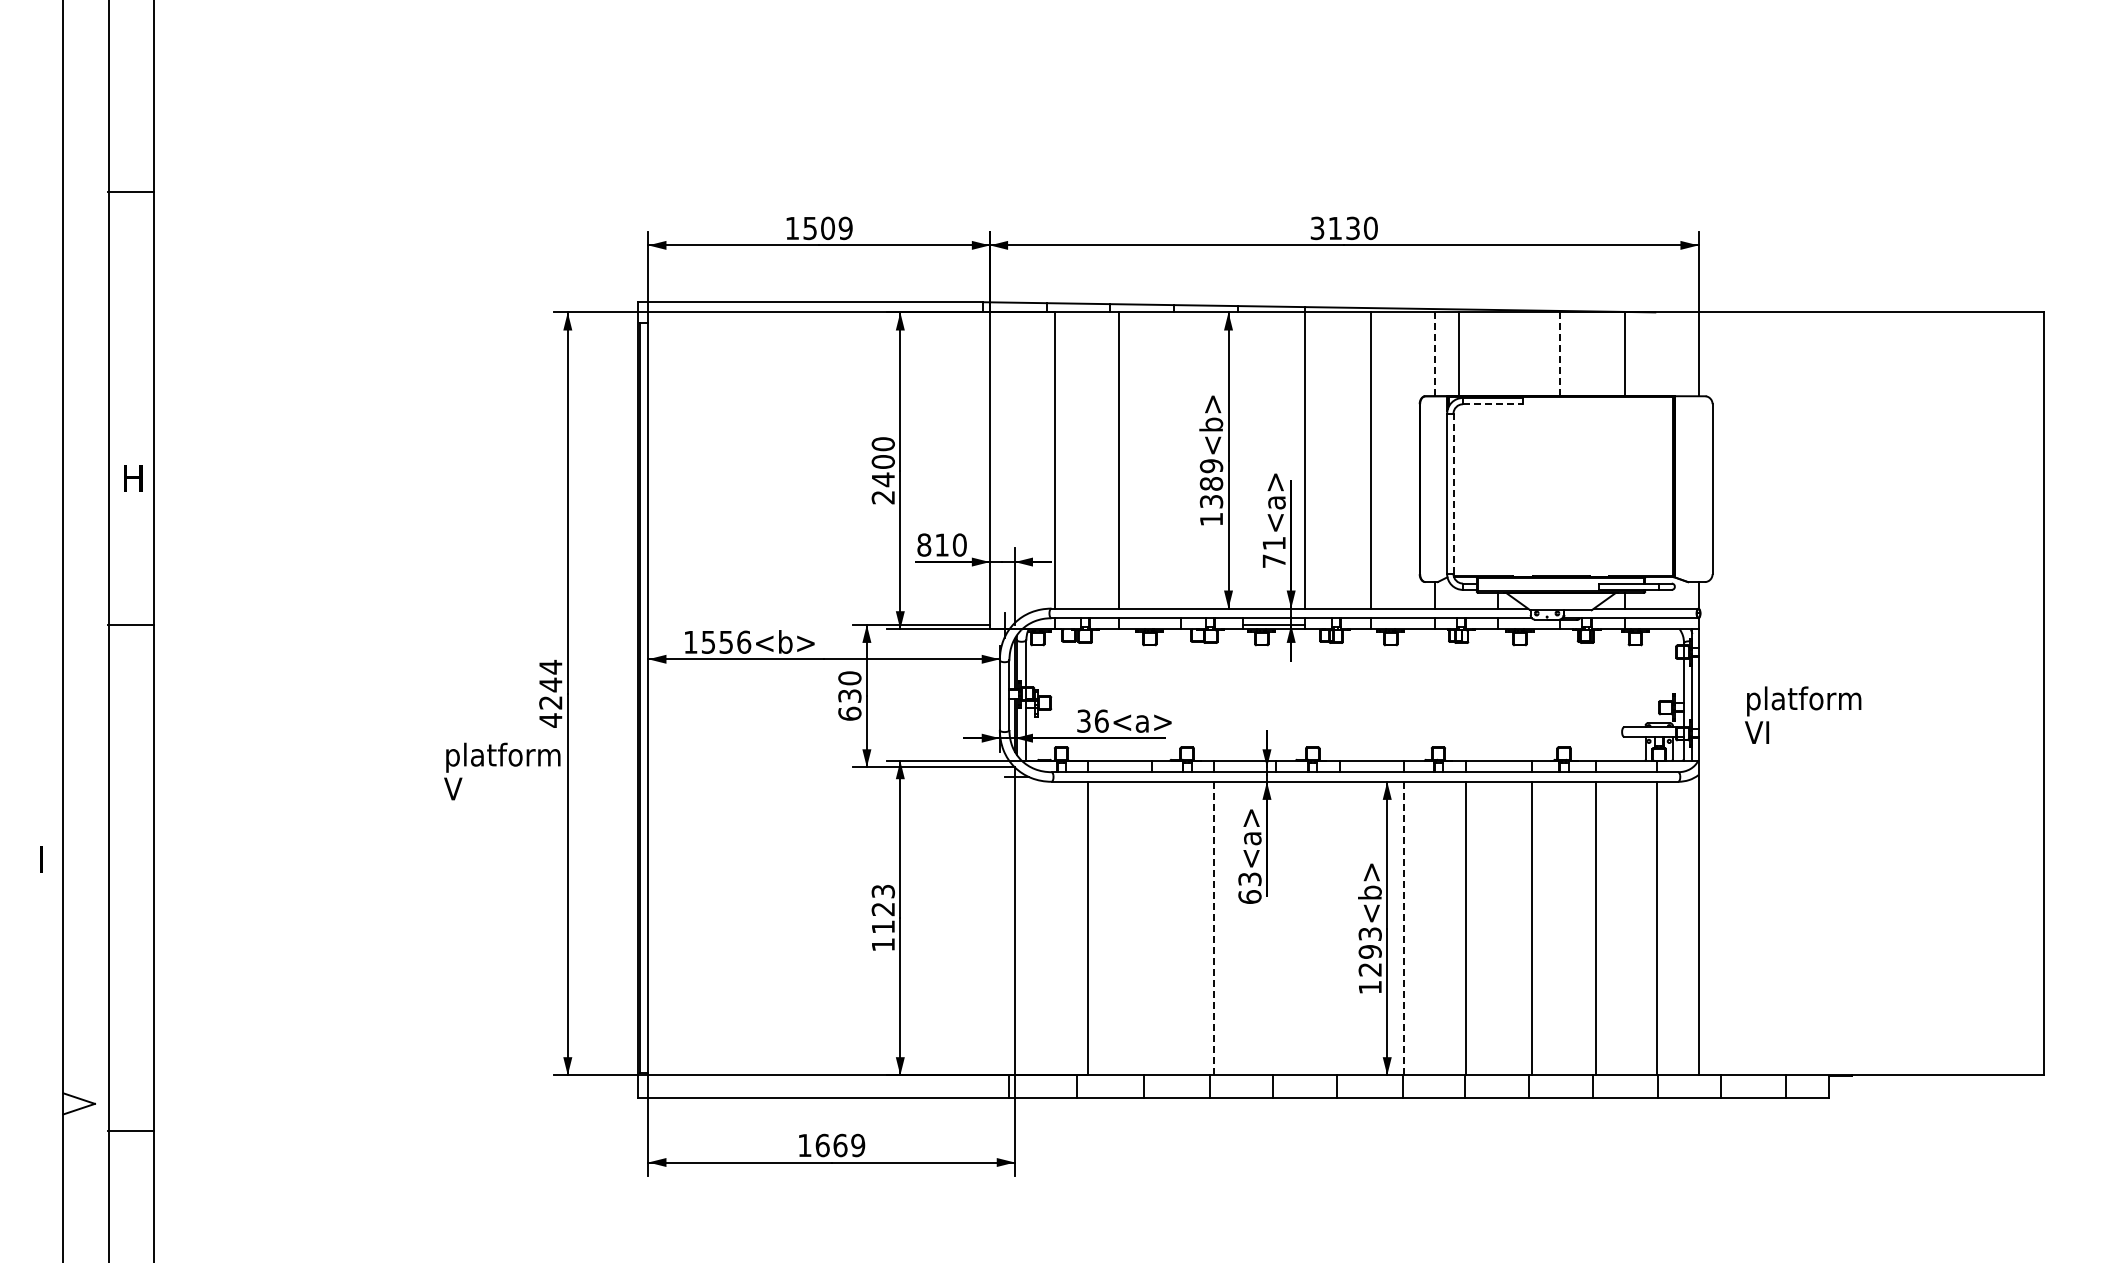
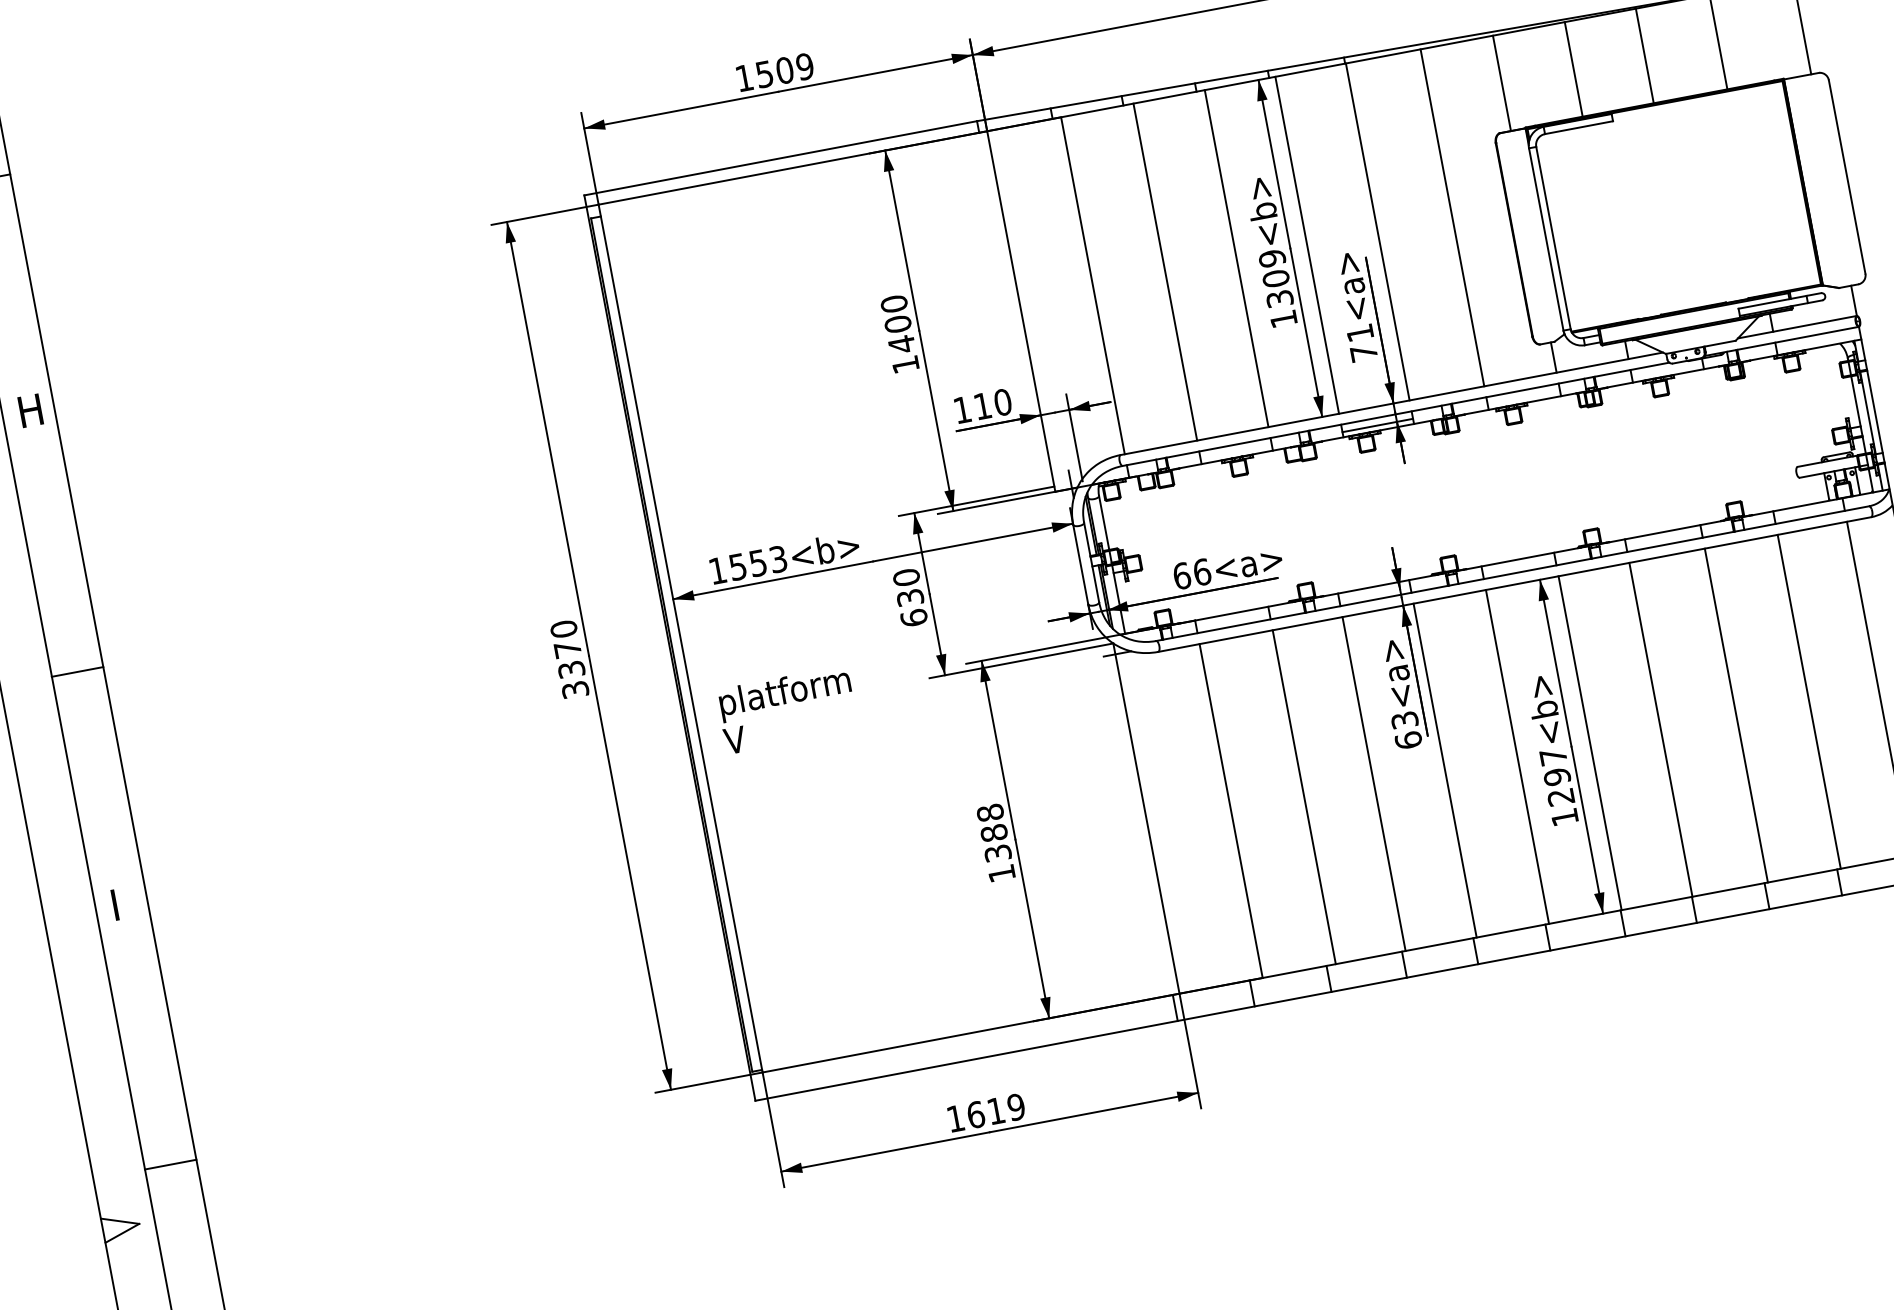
line: (1458, 353) -> (1573, 68), moved
line: (1560, 353) -> (1645, 55), dashed -> solid
line: (1434, 354) -> (1501, 83), dashed -> solid
line: (1492, 404) -> (1578, 128), dashed -> solid
line: (1181, 460) -> (1236, 258), added
line: (1243, 460) -> (1307, 245), added
text: (133, 478) -> (31, 410), moved
text: (1211, 483) -> (1275, 278), 1389<b> -> 1309<b>
line: (1453, 493) -> (1553, 237), dashed -> solid
text: (882, 497) -> (904, 364), 2400 -> 1400
text: (924, 544) -> (962, 409), 810 -> 110
text: (744, 641) -> (778, 558), 1556<b> -> 1553<b>
text: (550, 693) -> (569, 659), 4244 -> 3370
text: (1084, 720) -> (1182, 575), 36<a> -> 66<a>
text: (502, 771) -> (787, 709), moved
text: (41, 859) -> (115, 905), moved
text: (882, 908) -> (993, 832), 1123 -> 1388
line: (1152, 928) -> (1304, 797), added
line: (1213, 928) -> (1373, 784), dashed -> solid
line: (1276, 928) -> (1445, 770), added
line: (1339, 928) -> (1517, 756), added
line: (1403, 928) -> (1590, 743), dashed -> solid
text: (1369, 933) -> (1552, 756), 1293<b> -> 1297<b>
line: (130, 1130) -> (169, 1164), moved
text: (840, 1145) -> (996, 1111), 1669 -> 1619

